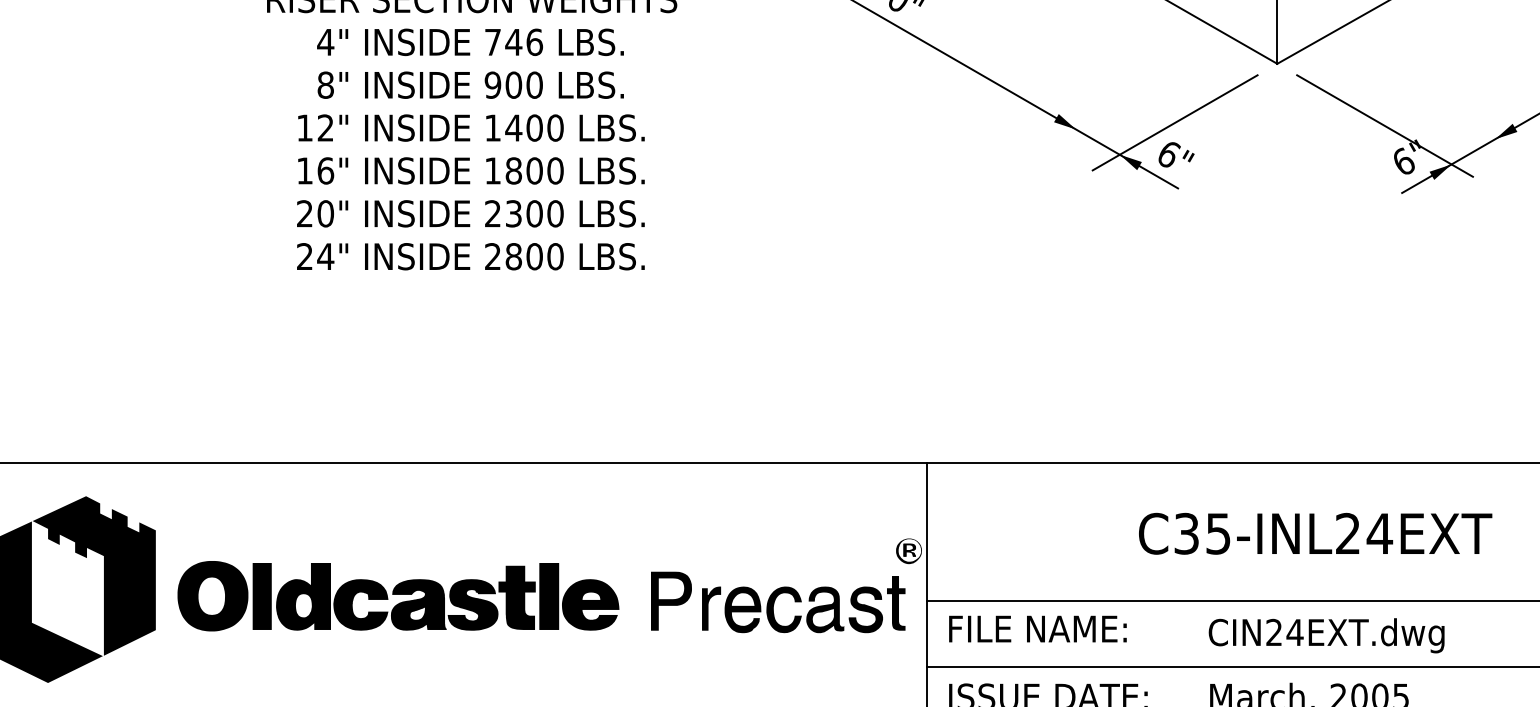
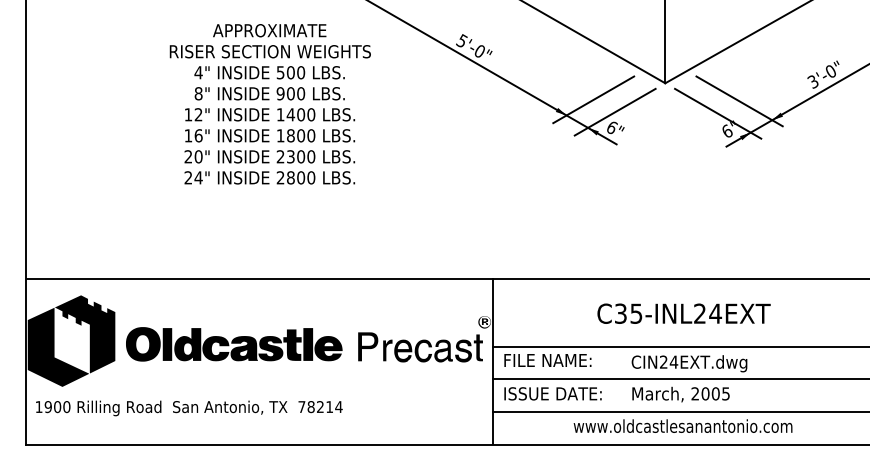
text: (513, 41) -> (290, 72), 746 -> 500
line: (1130, 96) -> (593, 99), added
line: (1428, 100) -> (739, 101), added

